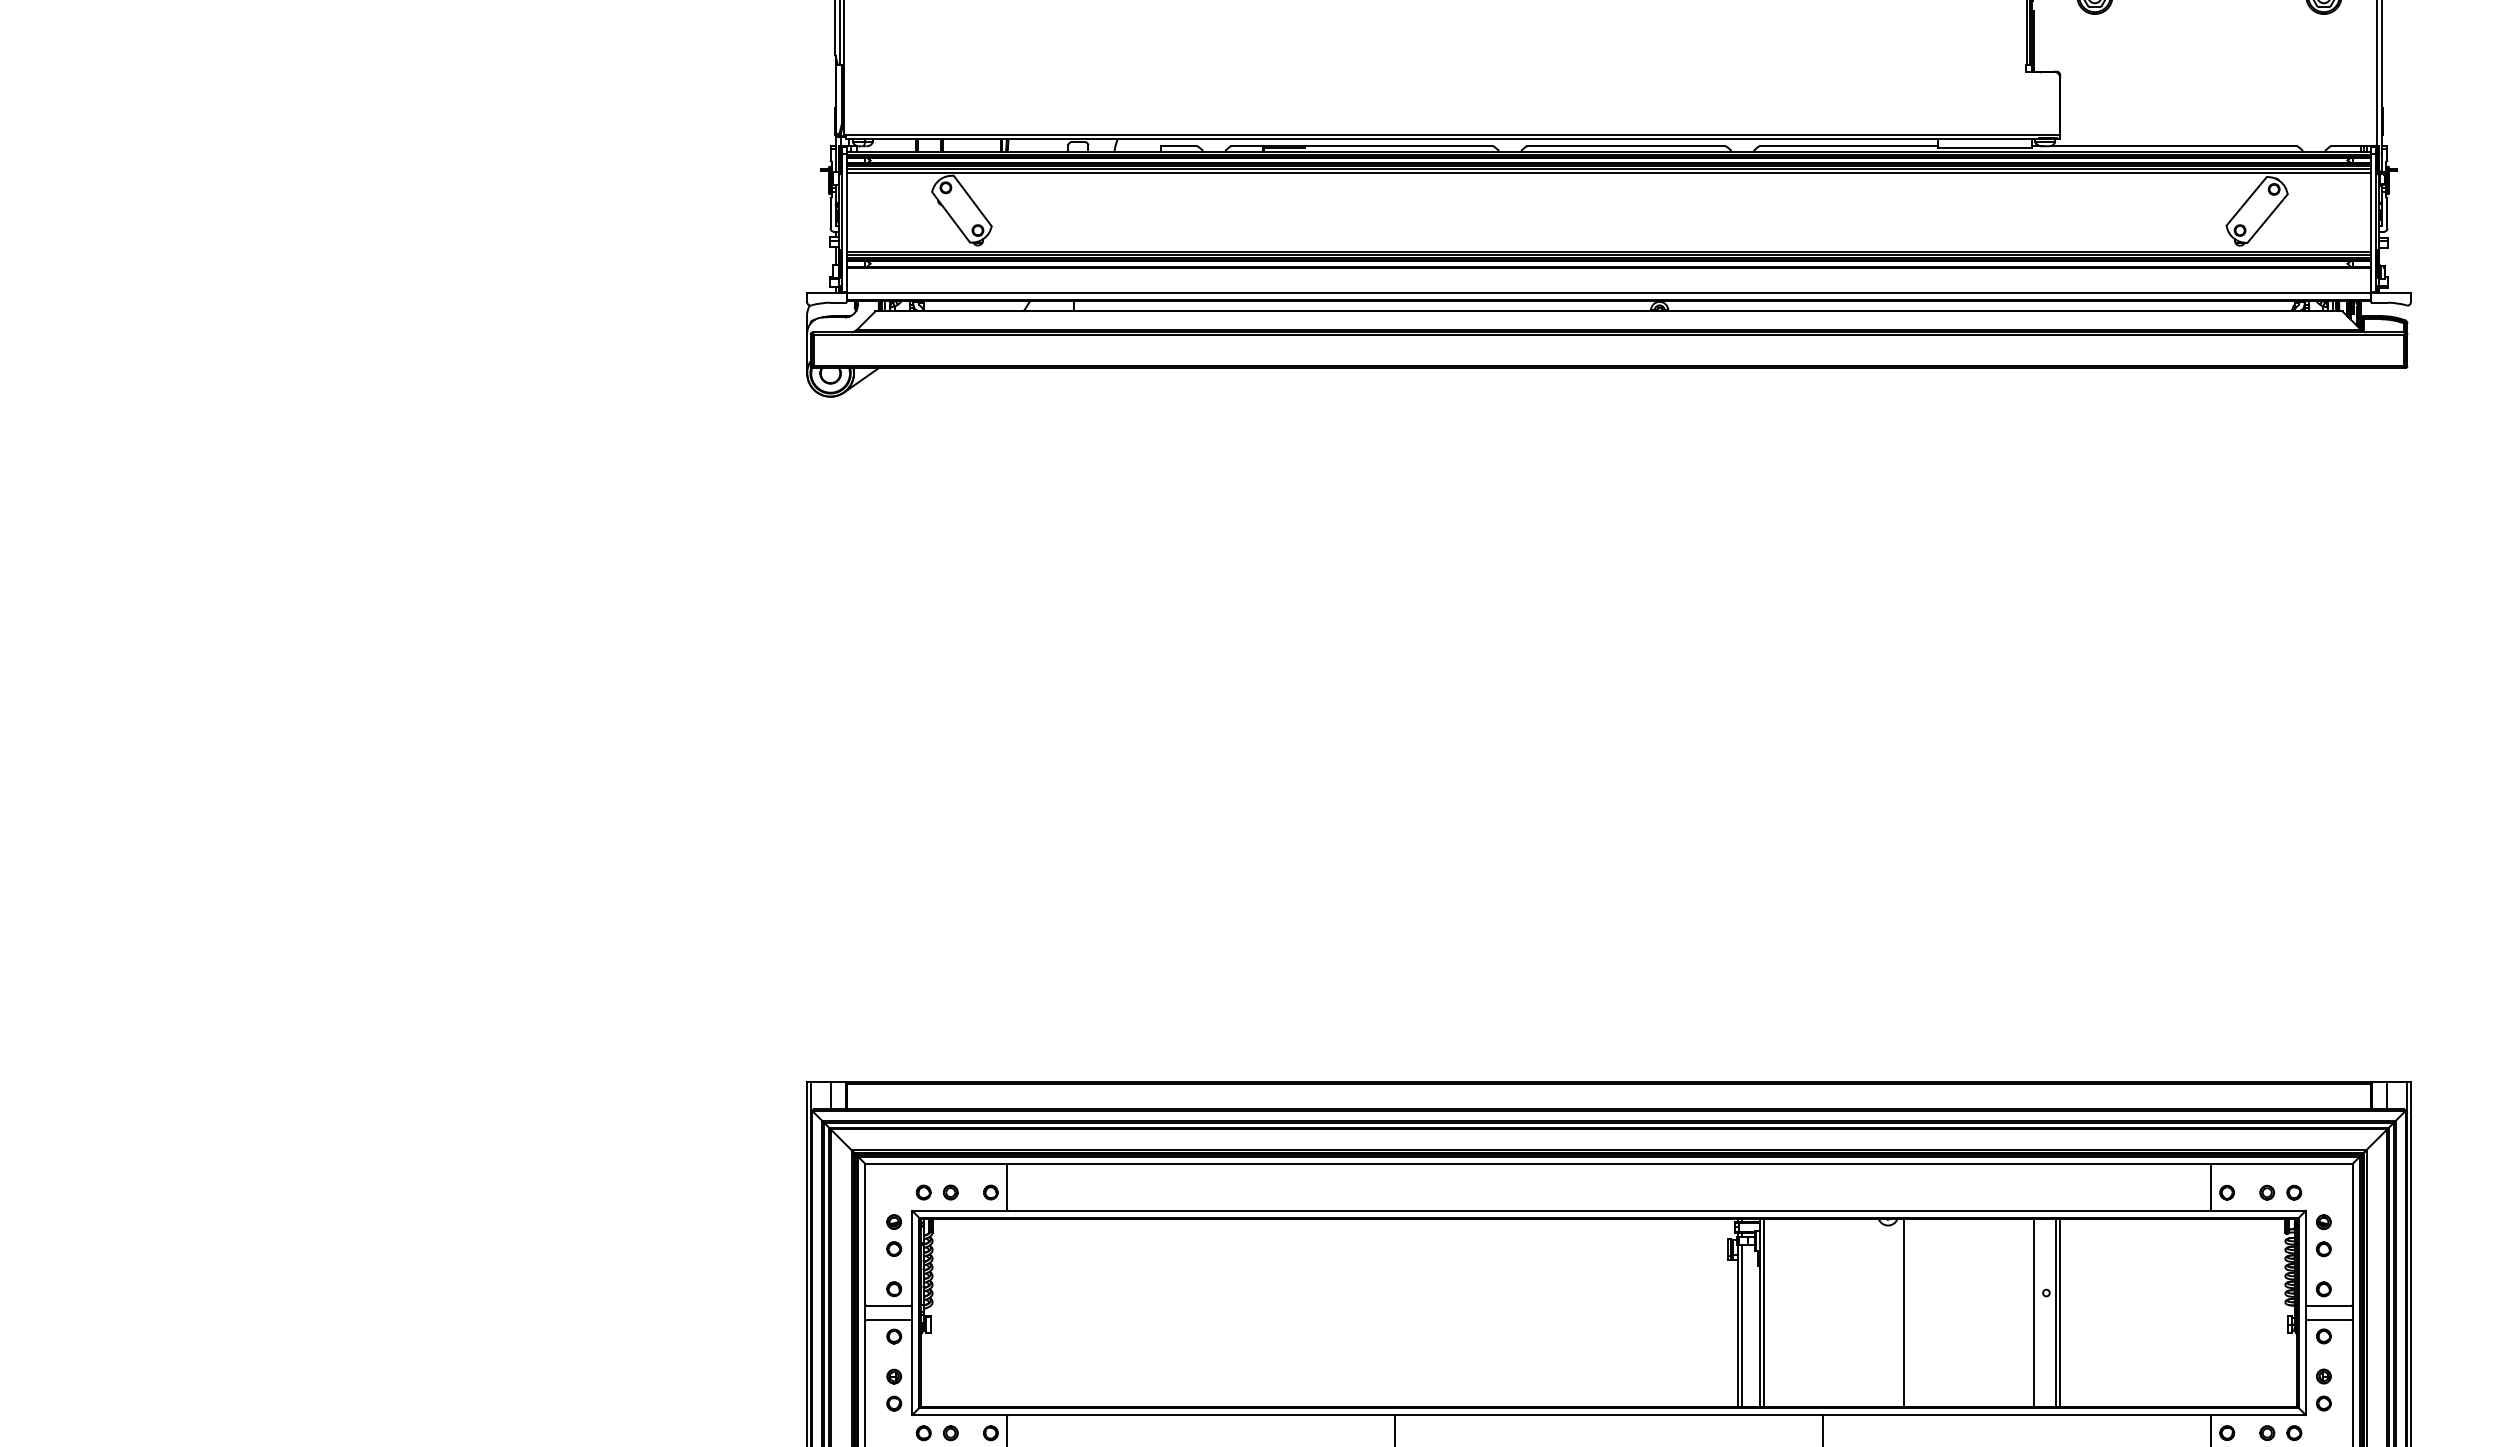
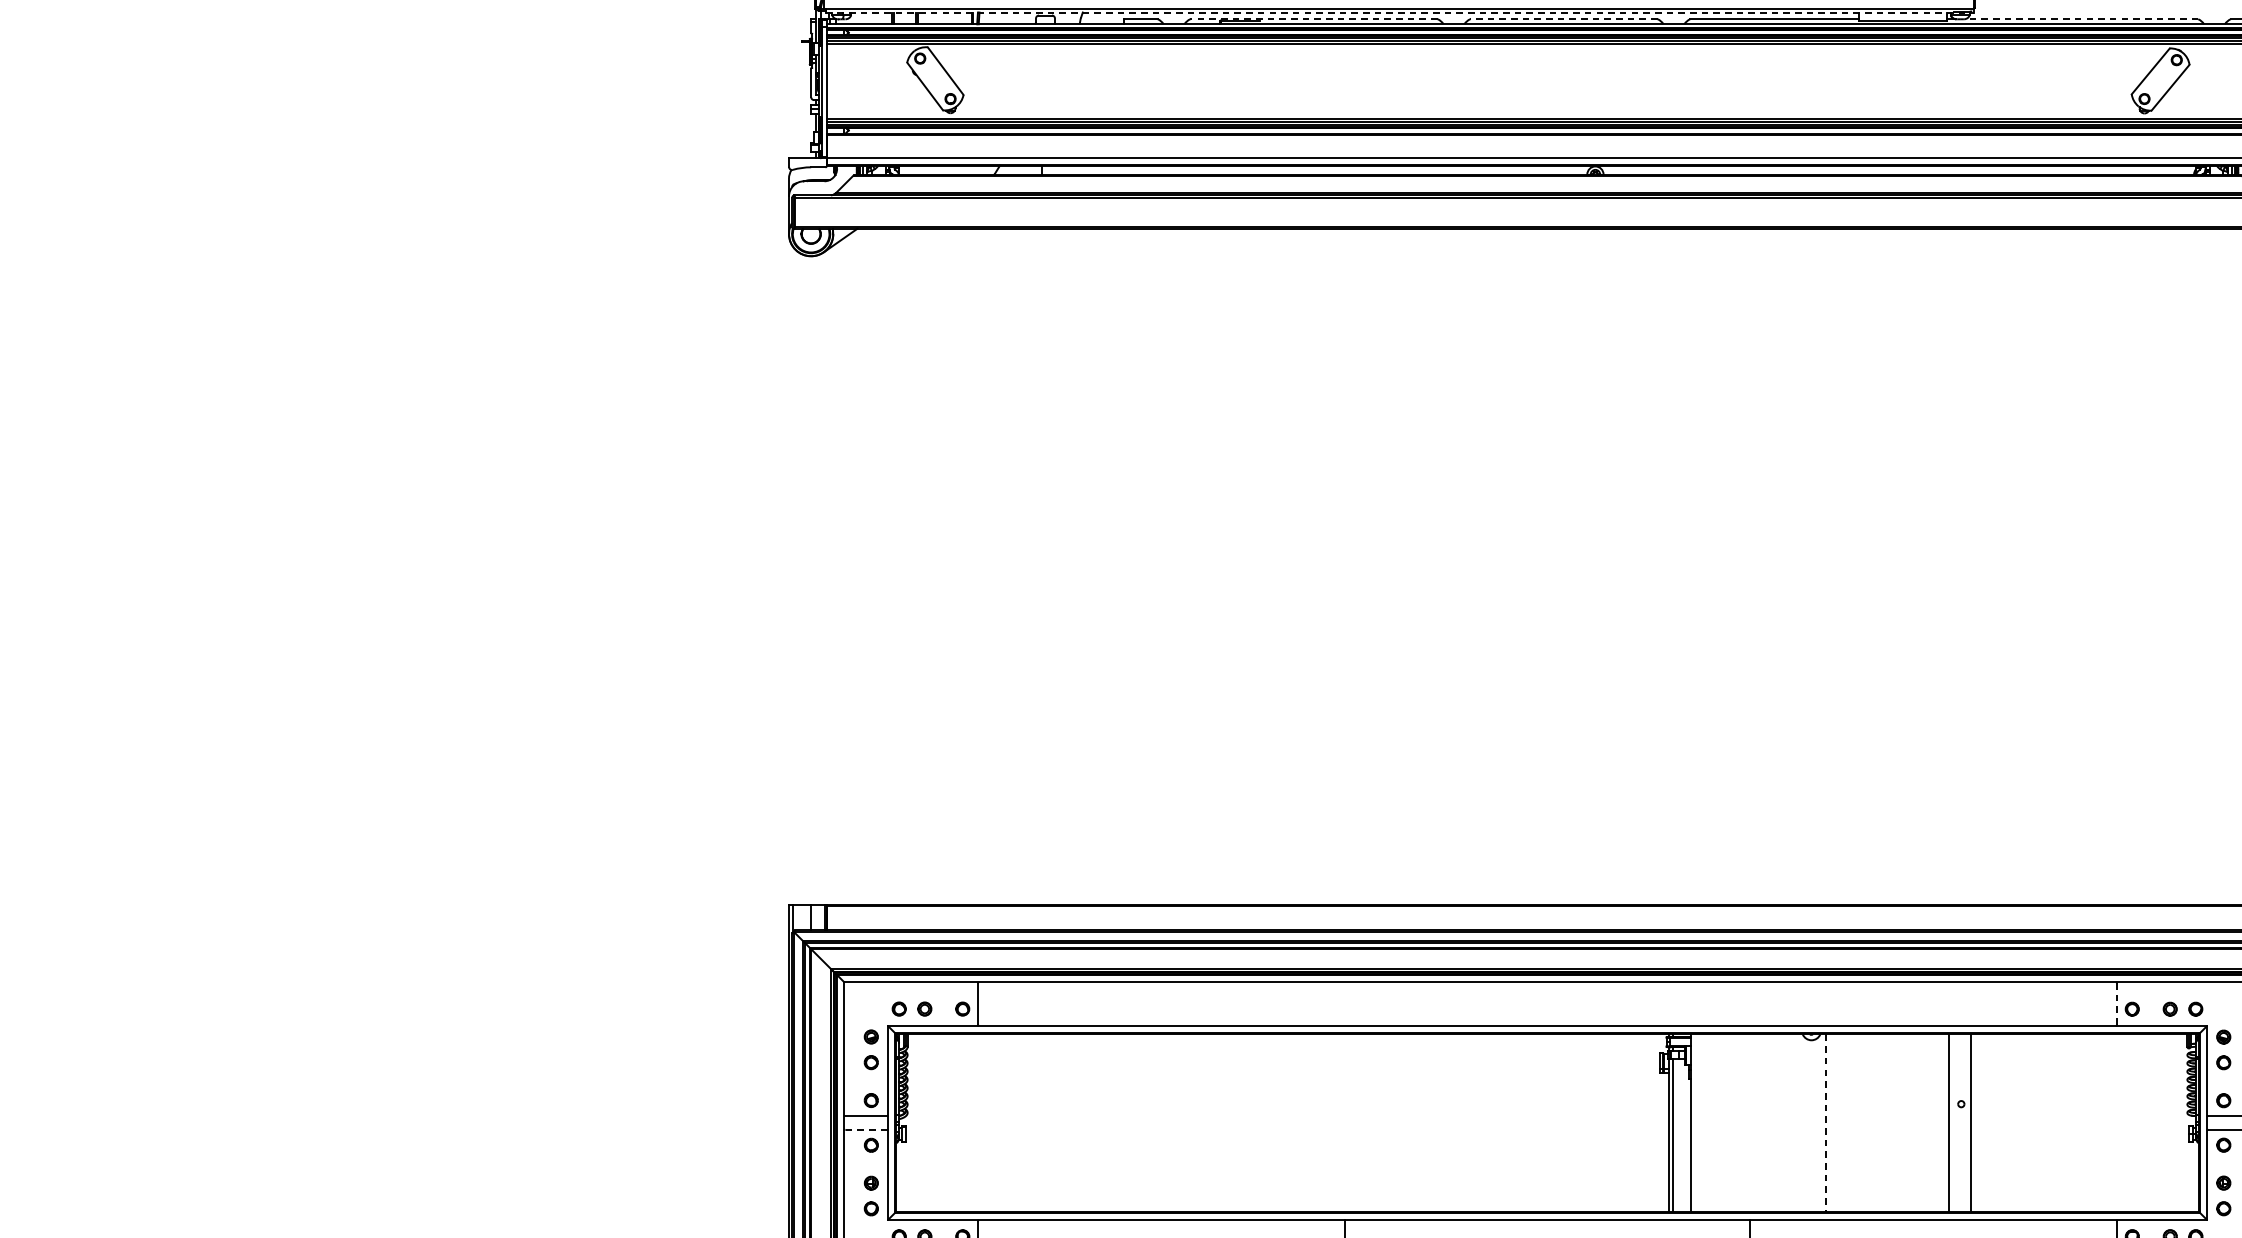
line: (1453, 139) -> (1400, 12), solid -> dashed
line: (1362, 146) -> (1314, 19), solid -> dashed
line: (1625, 146) -> (1563, 19), solid -> dashed
line: (2172, 146) -> (2080, 19), solid -> dashed
line: (2210, 1187) -> (2116, 1004), solid -> dashed
line: (1763, 1312) -> (1693, 1122), removed
line: (1903, 1312) -> (1826, 1122), solid -> dashed
line: (2060, 1312) -> (1974, 1122), removed
line: (888, 1320) -> (865, 1130), solid -> dashed

